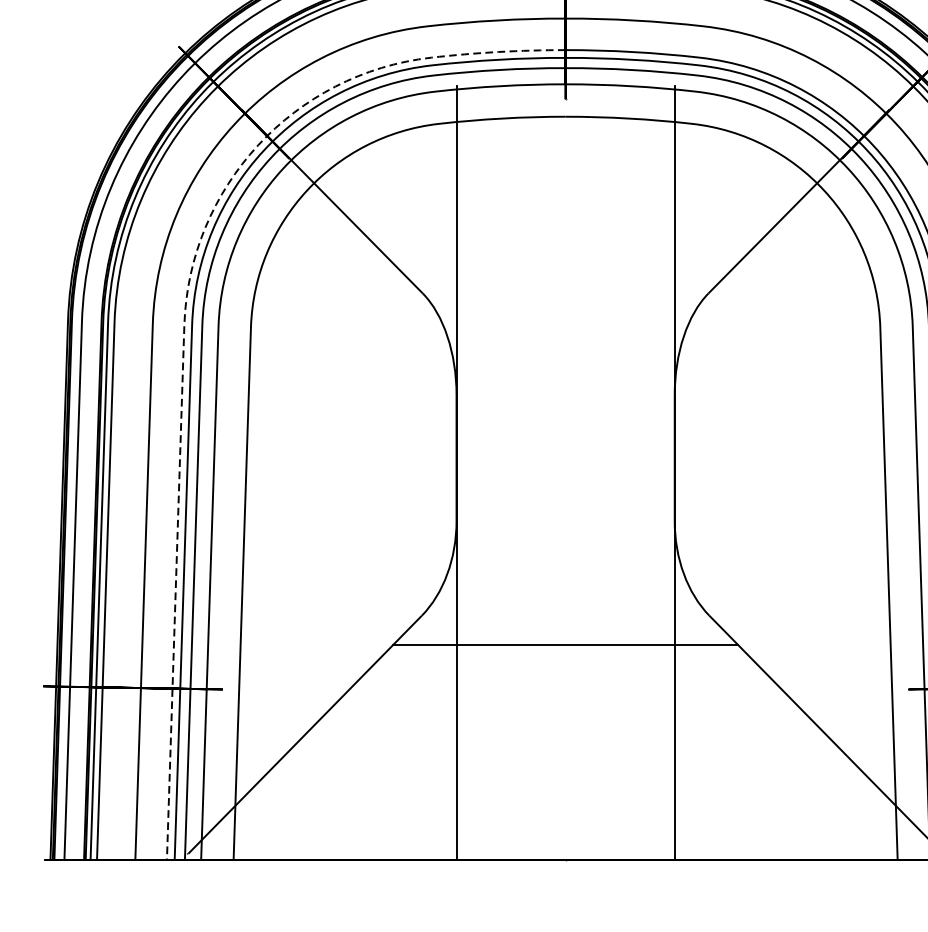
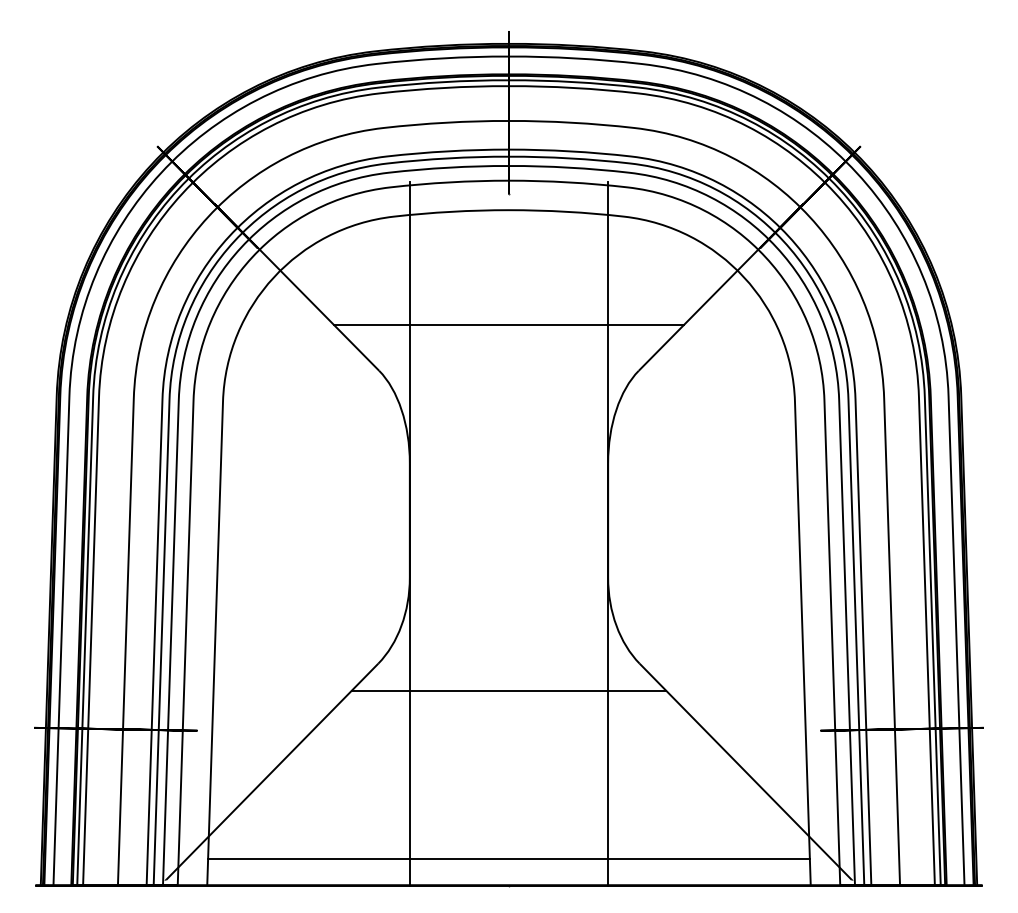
line: (565, 242) -> (508, 324), added
line: (186, 298) -> (164, 375), dashed -> solid
line: (565, 830) -> (508, 858), added

